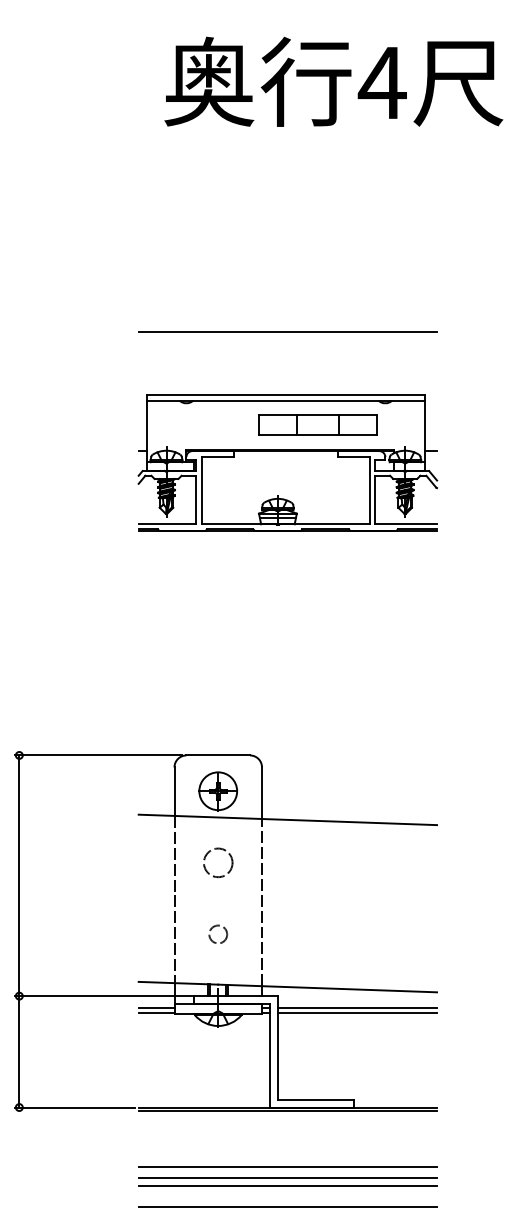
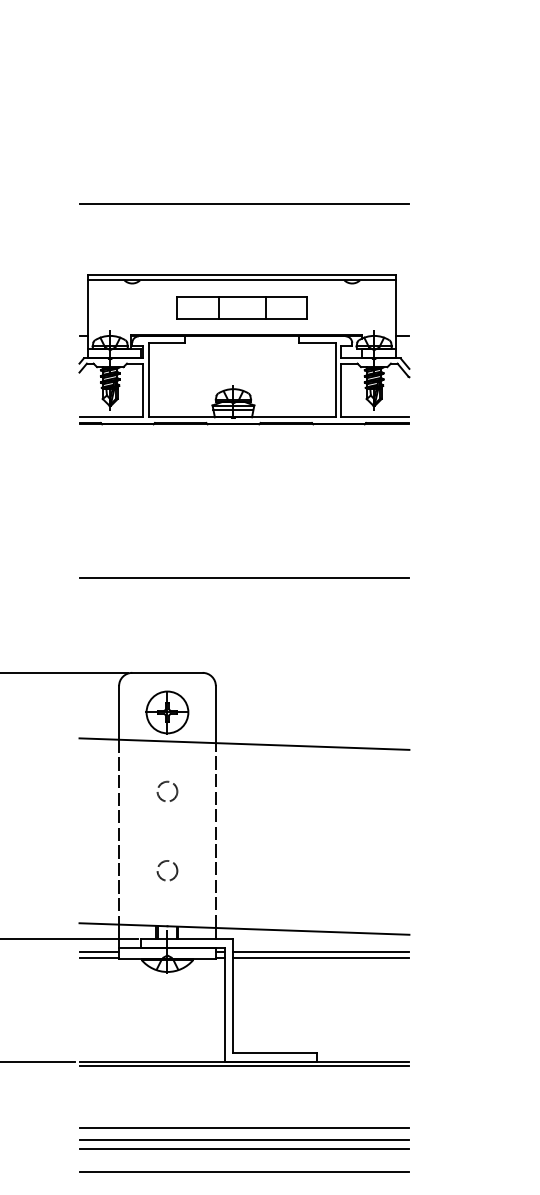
part: (317, 424) -> (241, 306), moved
line: (287, 669) -> (244, 577), added
circle: (218, 862) -> (167, 791), size x0.62

